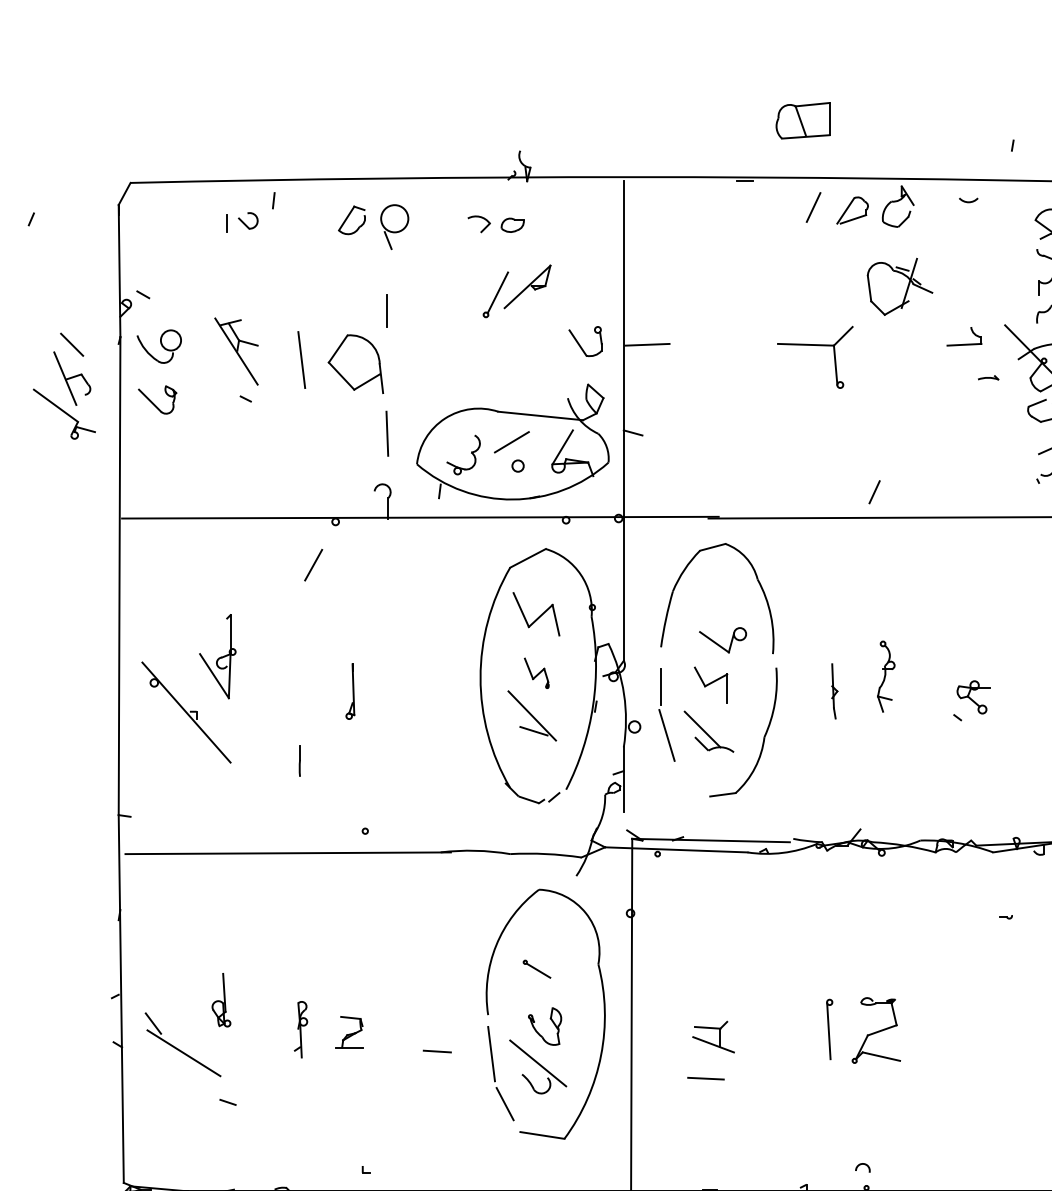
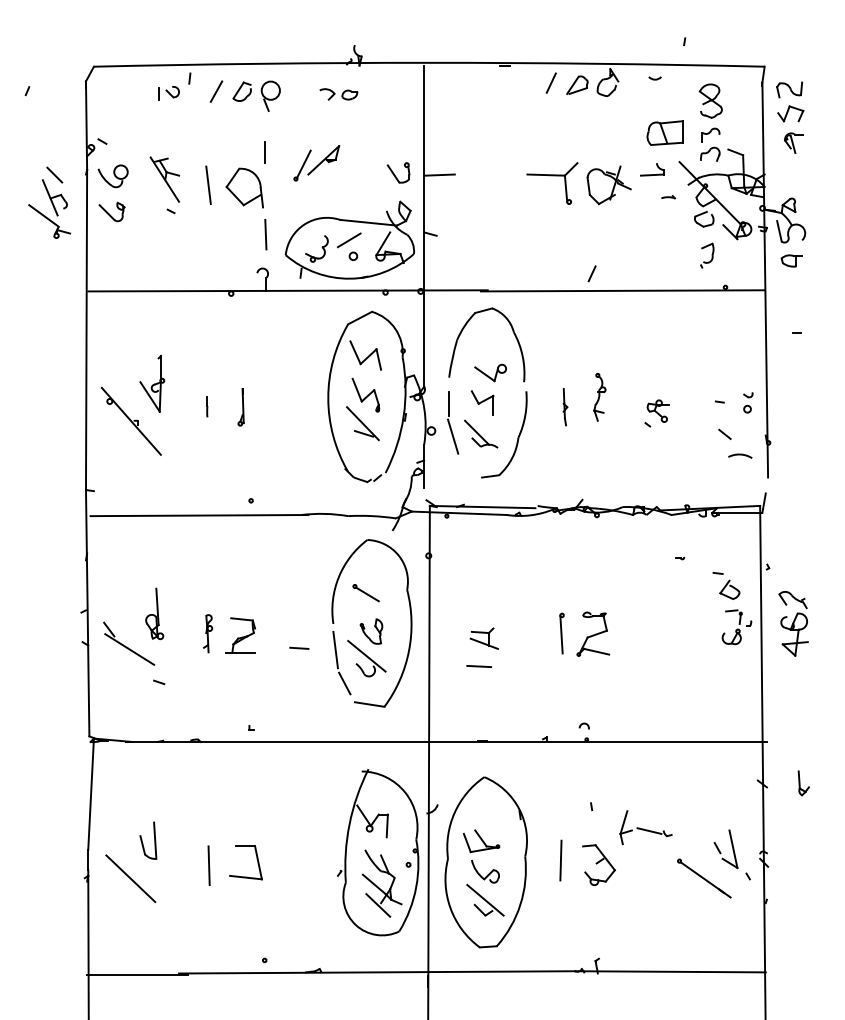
part: (801, 119) -> (664, 132), moved
part: (899, 287) -> (608, 185), moved
part: (516, 291) -> (316, 163), moved
line: (313, 564) -> (216, 91), moved
part: (536, 672) -> (365, 394), size x1.67
line: (300, 760) -> (207, 406), moved
part: (536, 969) -> (365, 593), size x1.43
part: (221, 999) -> (154, 613), size x1.43
part: (349, 1032) -> (240, 635), size x1.67

